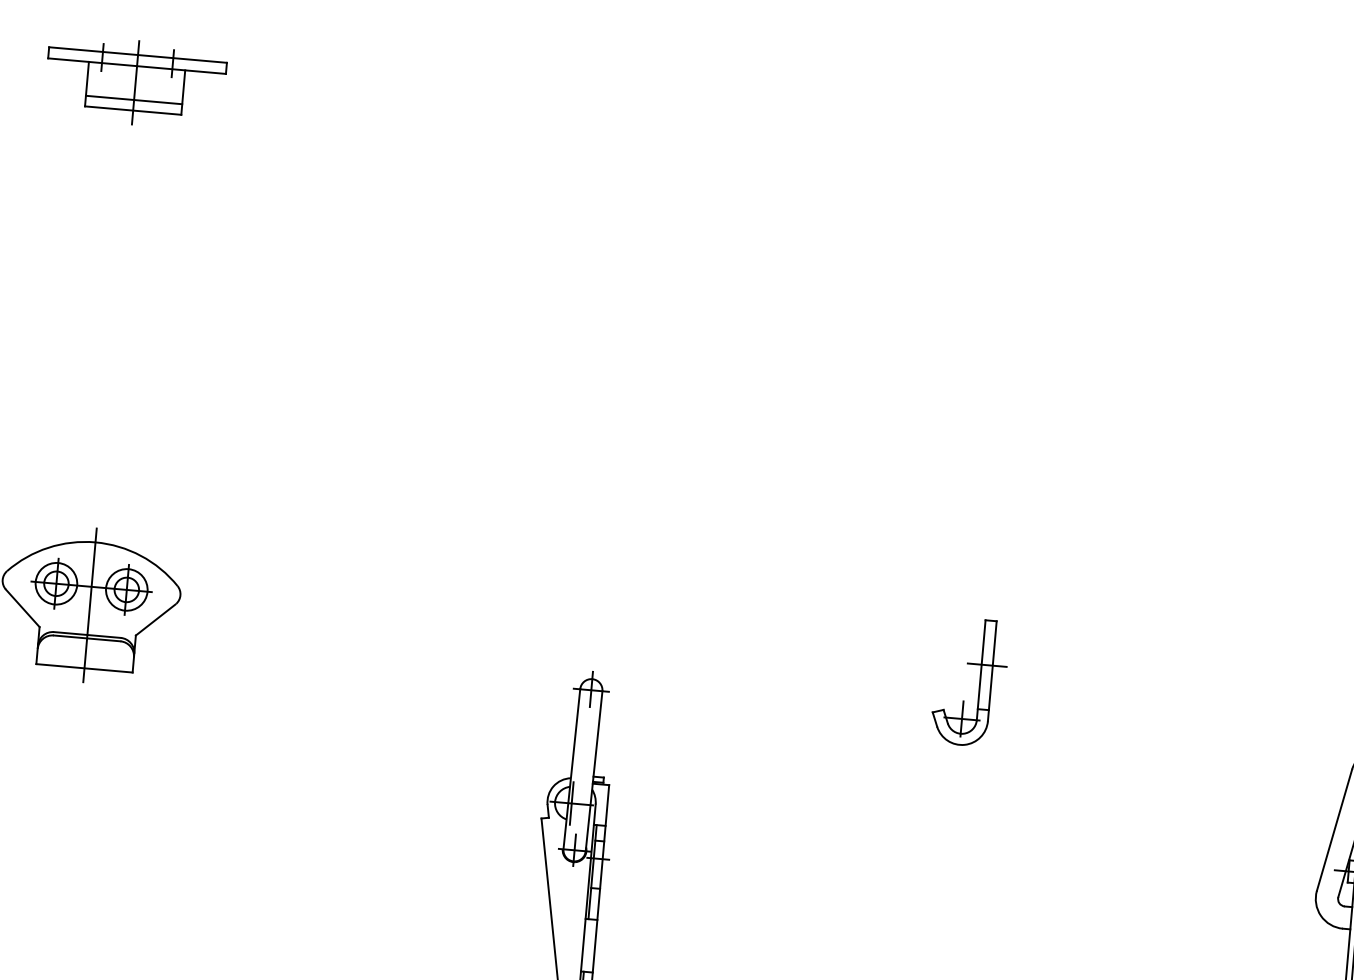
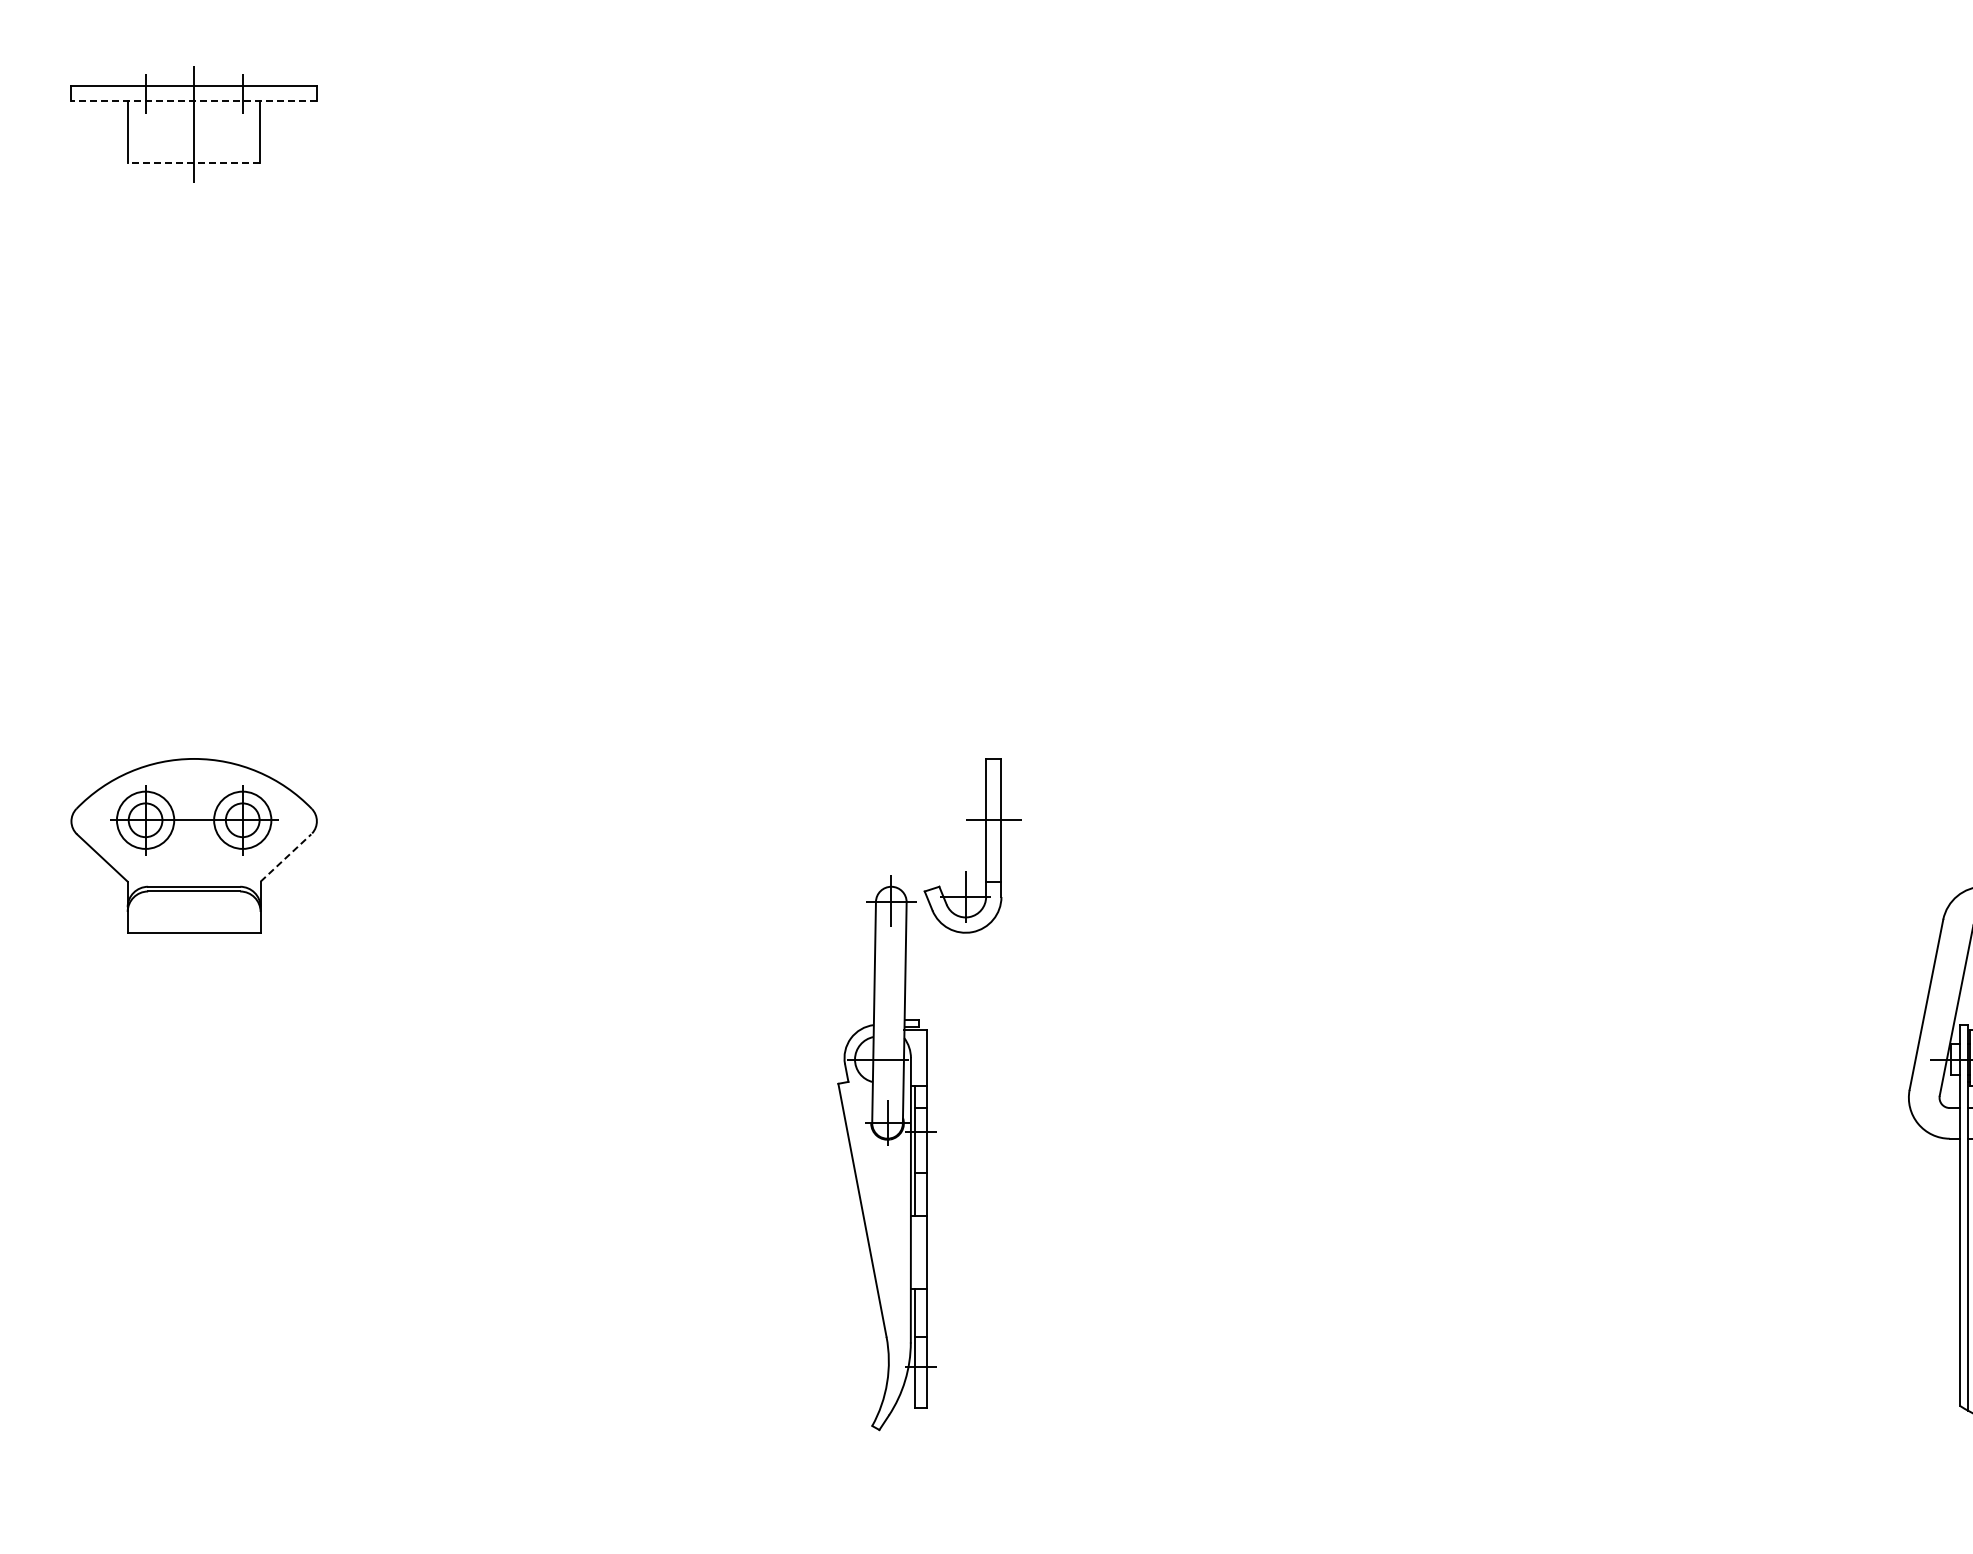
line: (137, 66) -> (194, 101), solid -> dashed
line: (133, 100) -> (193, 148), removed
line: (132, 110) -> (193, 162), solid -> dashed
line: (90, 605) -> (194, 845), removed
line: (155, 620) -> (285, 858), solid -> dashed
part: (979, 682) -> (985, 845), moved
line: (572, 803) -> (878, 1059), removed

